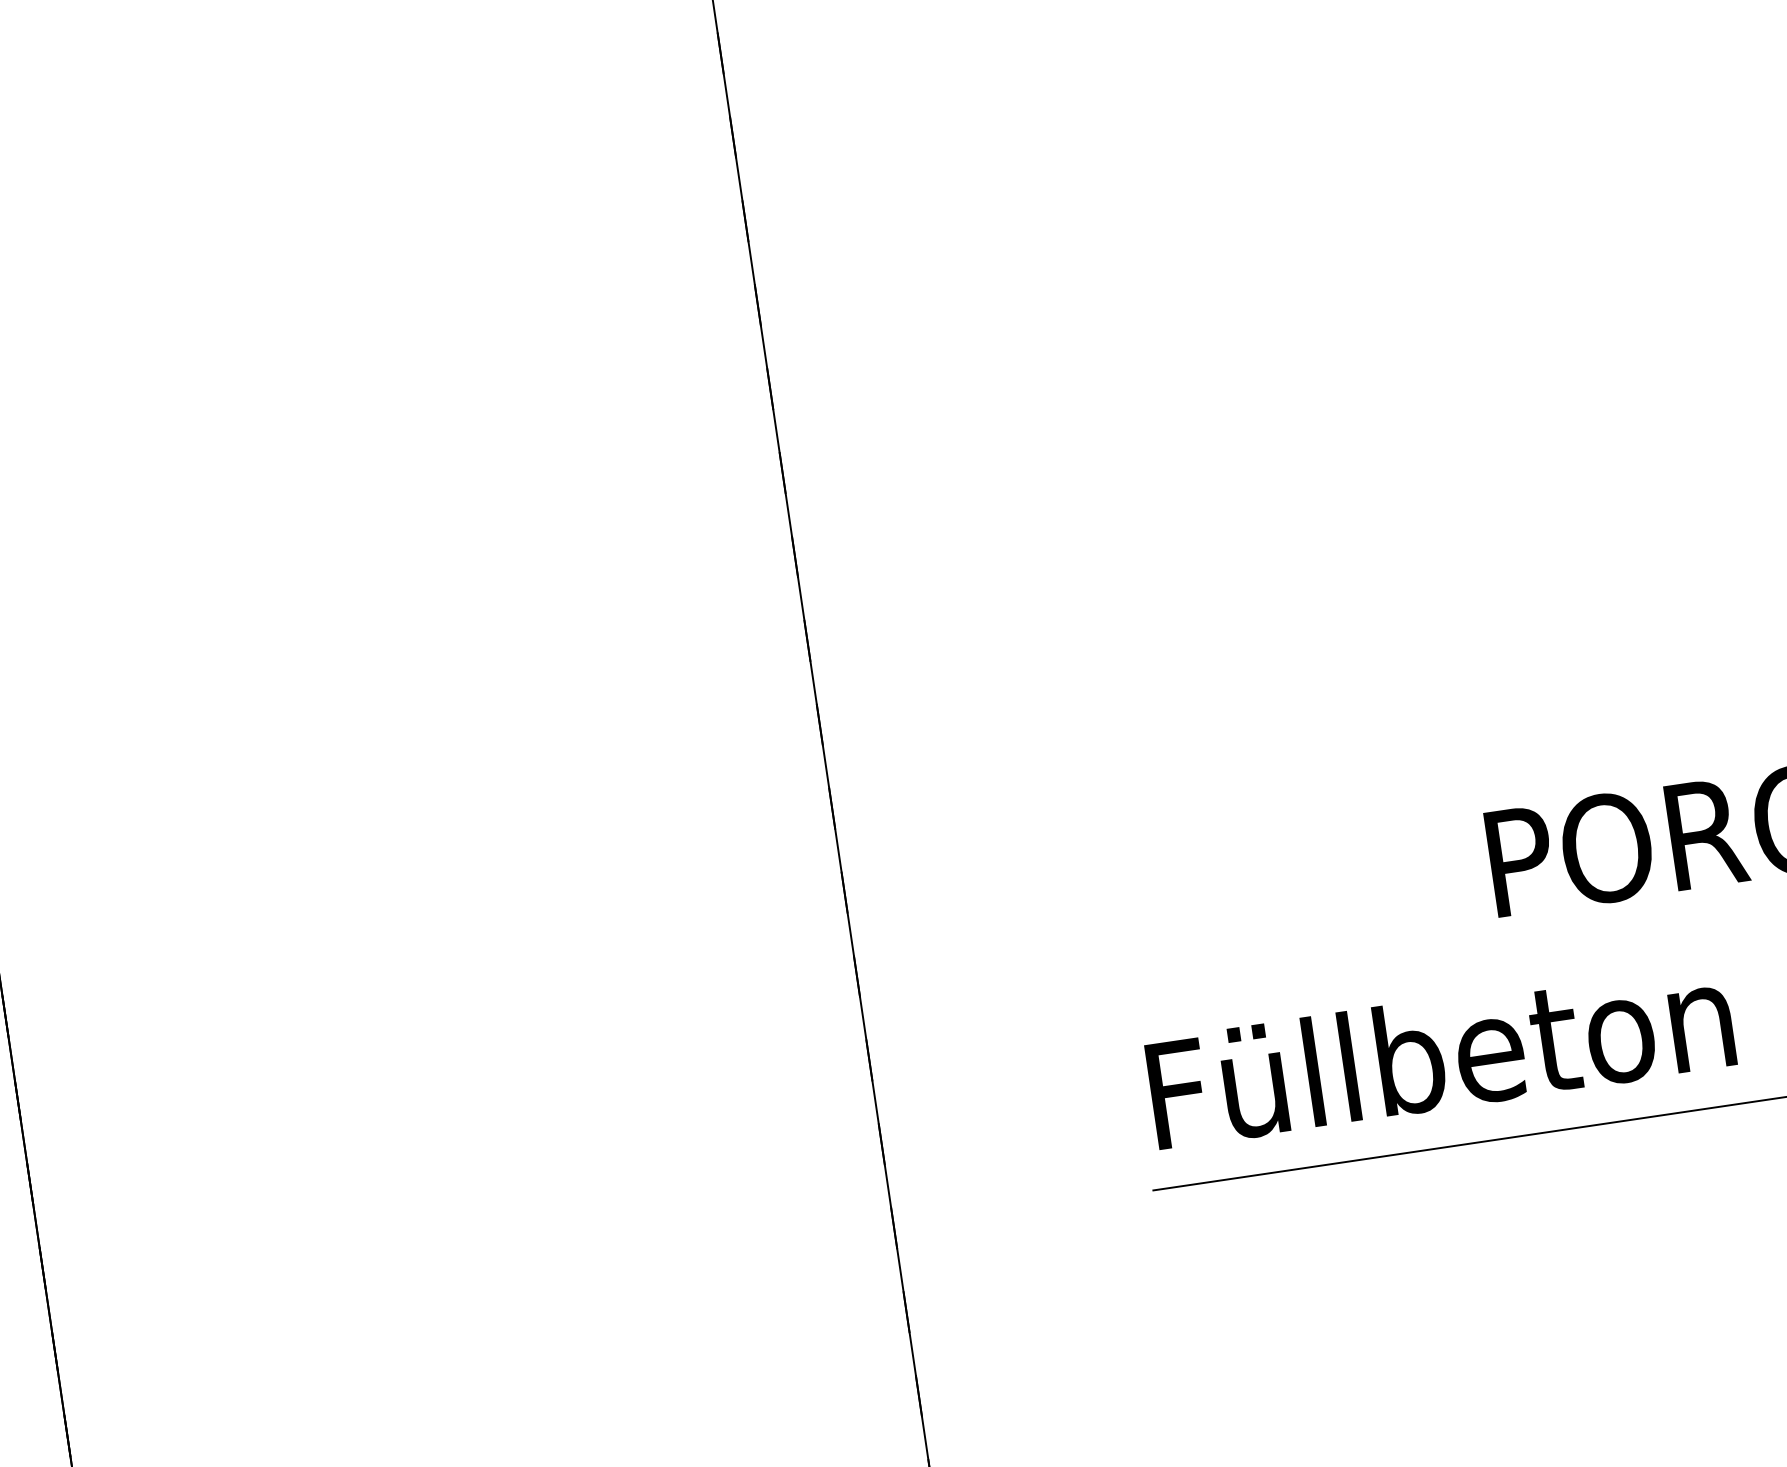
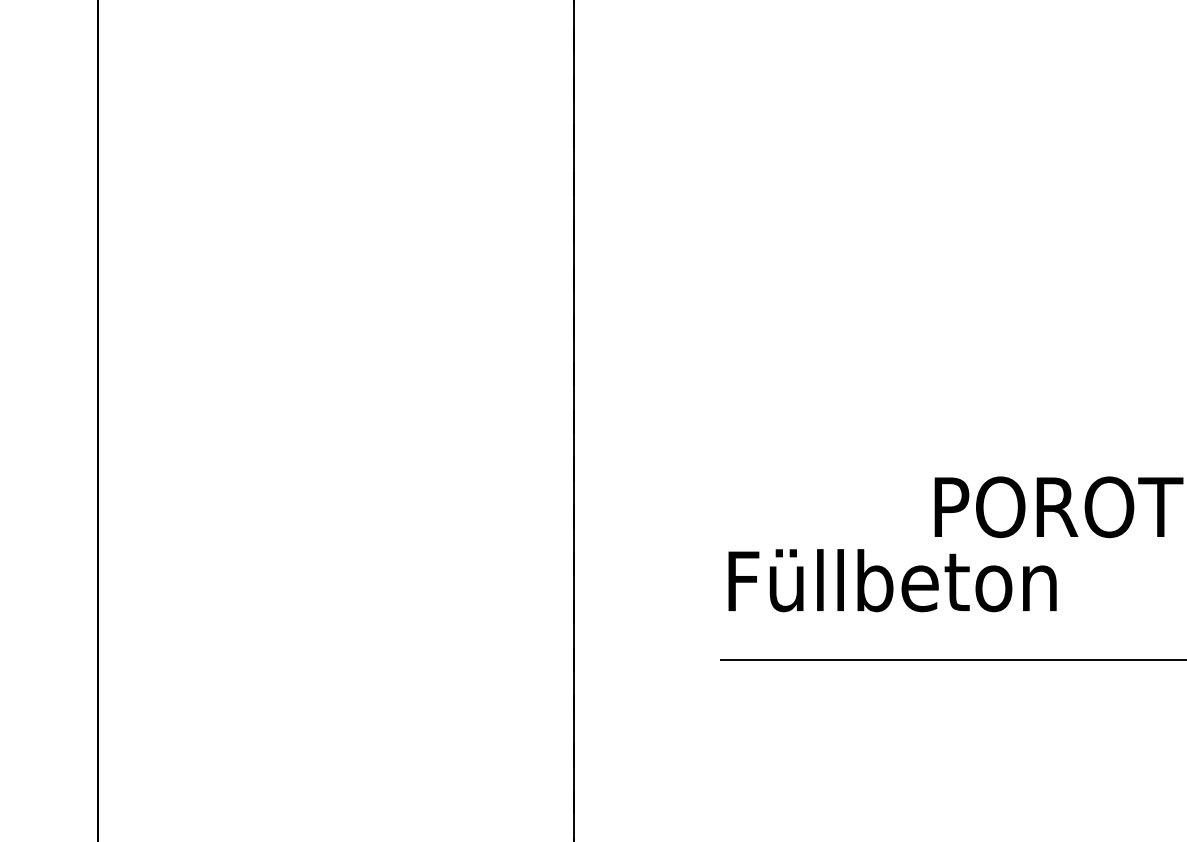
text: (1440, 1053) -> (892, 580), moved

